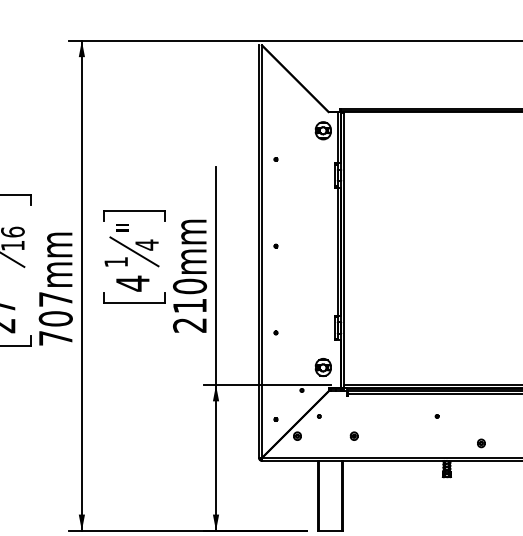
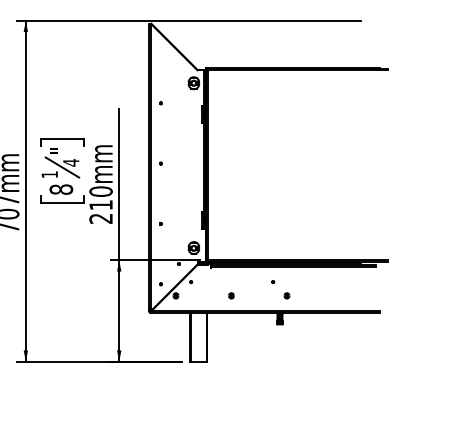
text: (133, 283) -> (61, 189), 4 -> 8
part: (354, 435) -> (231, 295), moved
part: (480, 442) -> (286, 295), moved

